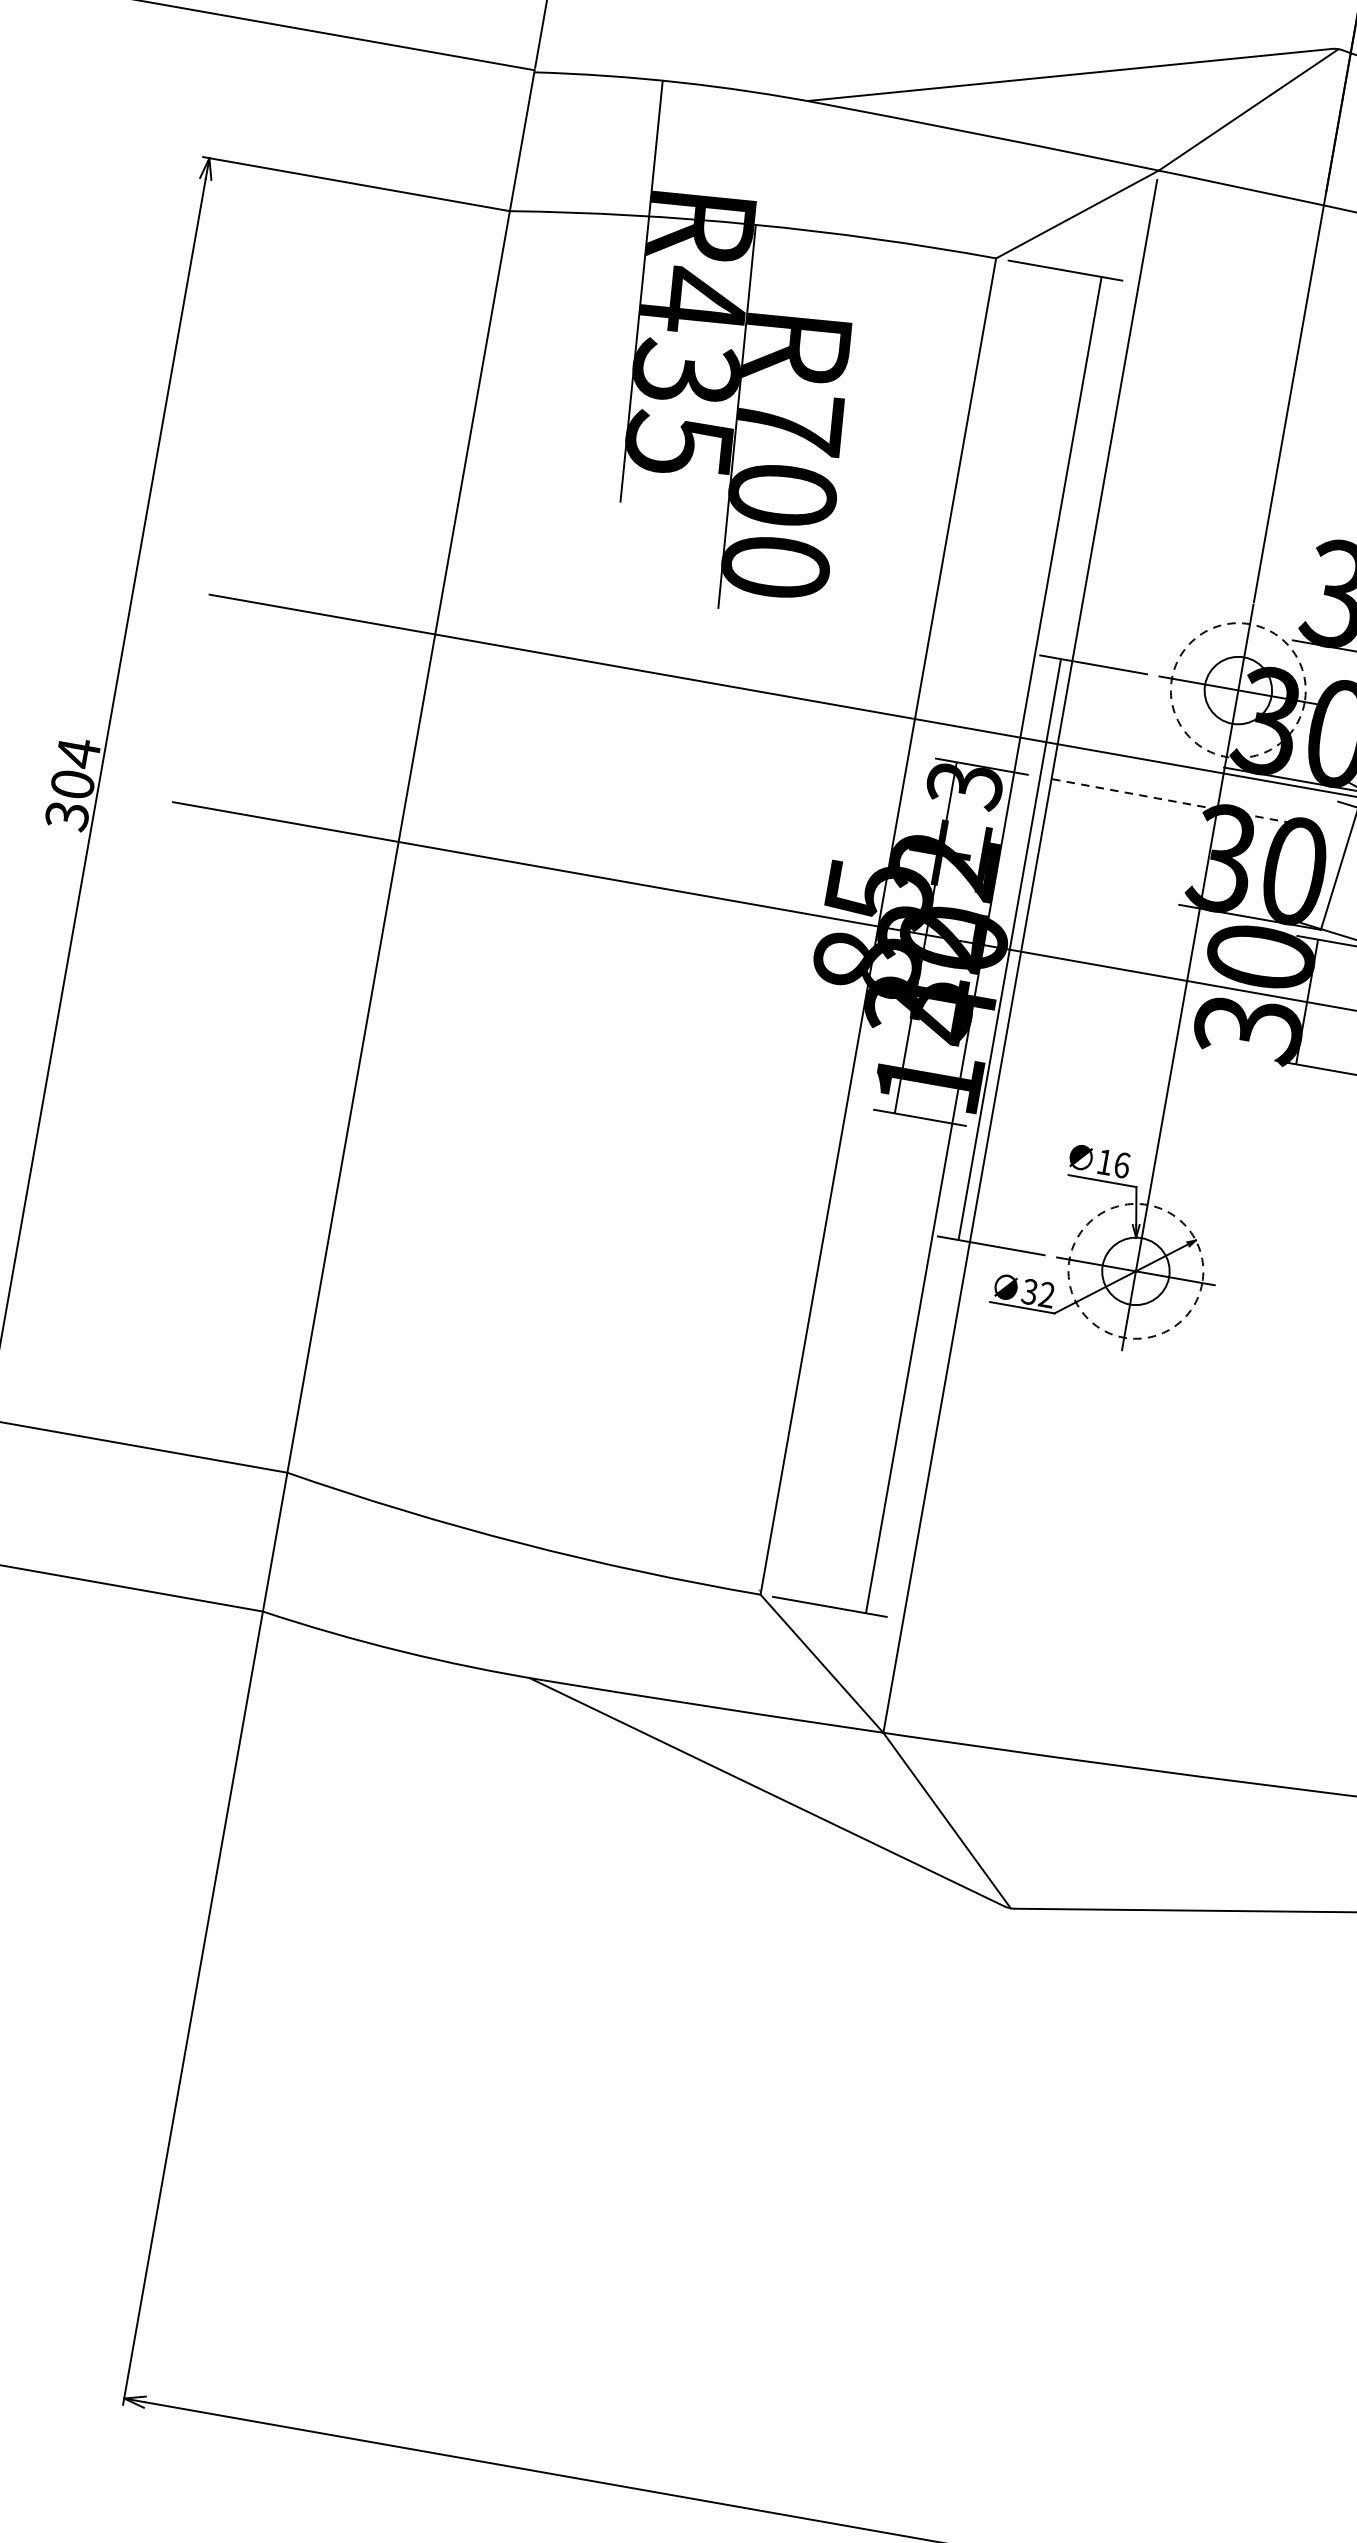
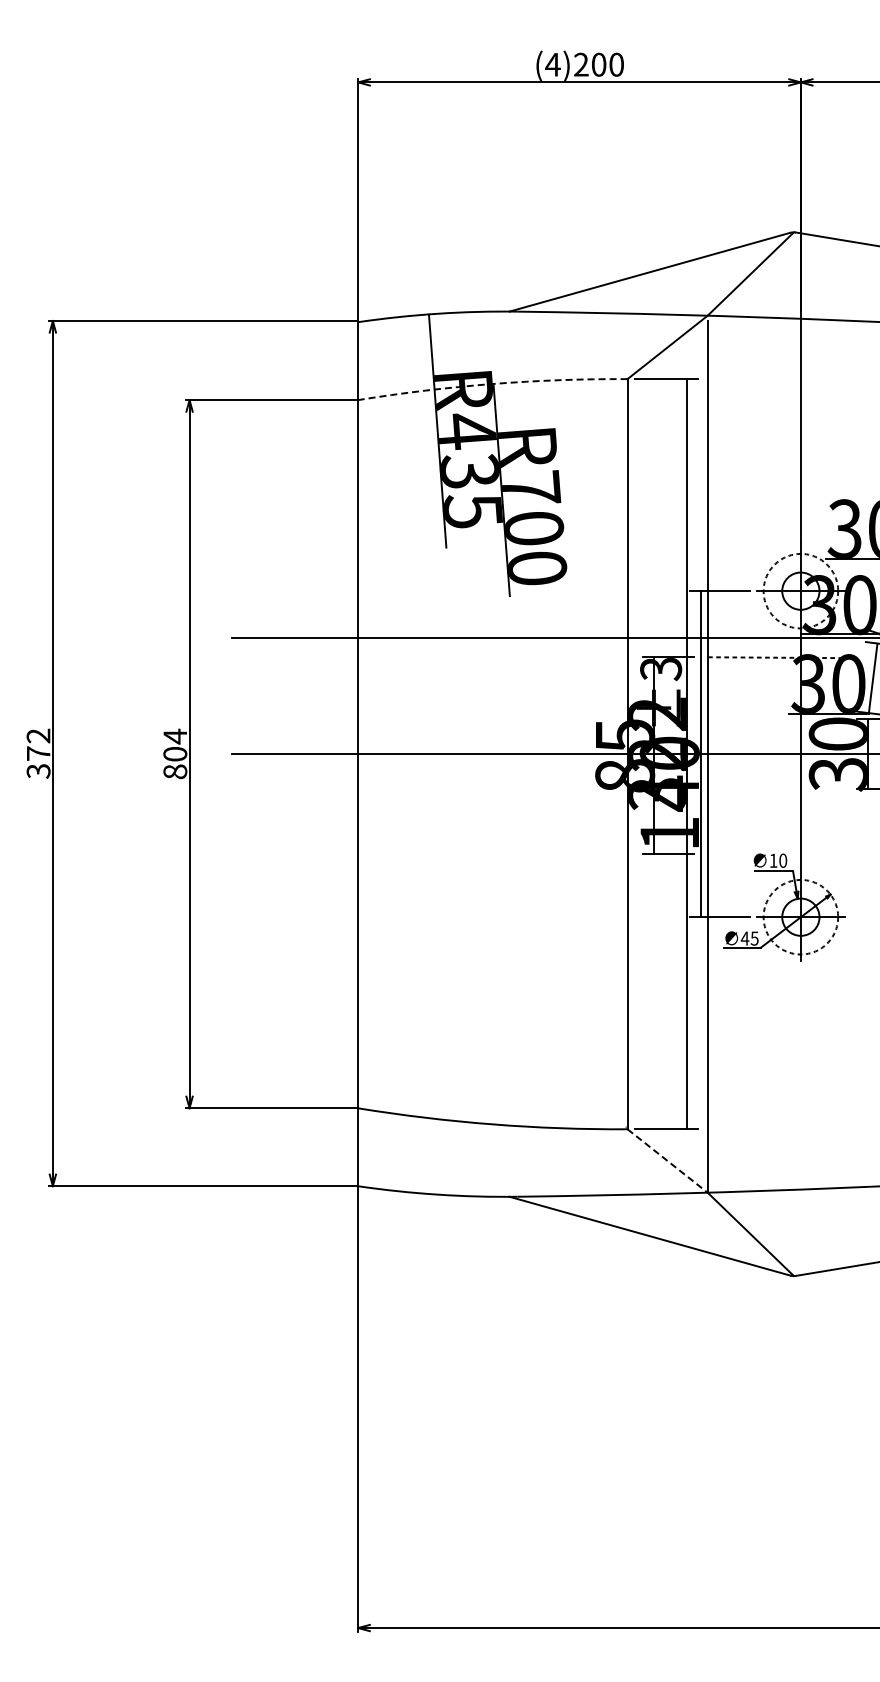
arc: (753, 225) -> (492, 384), solid -> dashed
text: (67, 815) -> (175, 771), 304 -> 804
text: (1122, 1164) -> (783, 860), 16 -> 10
text: (1037, 1293) -> (749, 938), 32 -> 45
line: (823, 1664) -> (668, 1161), solid -> dashed

